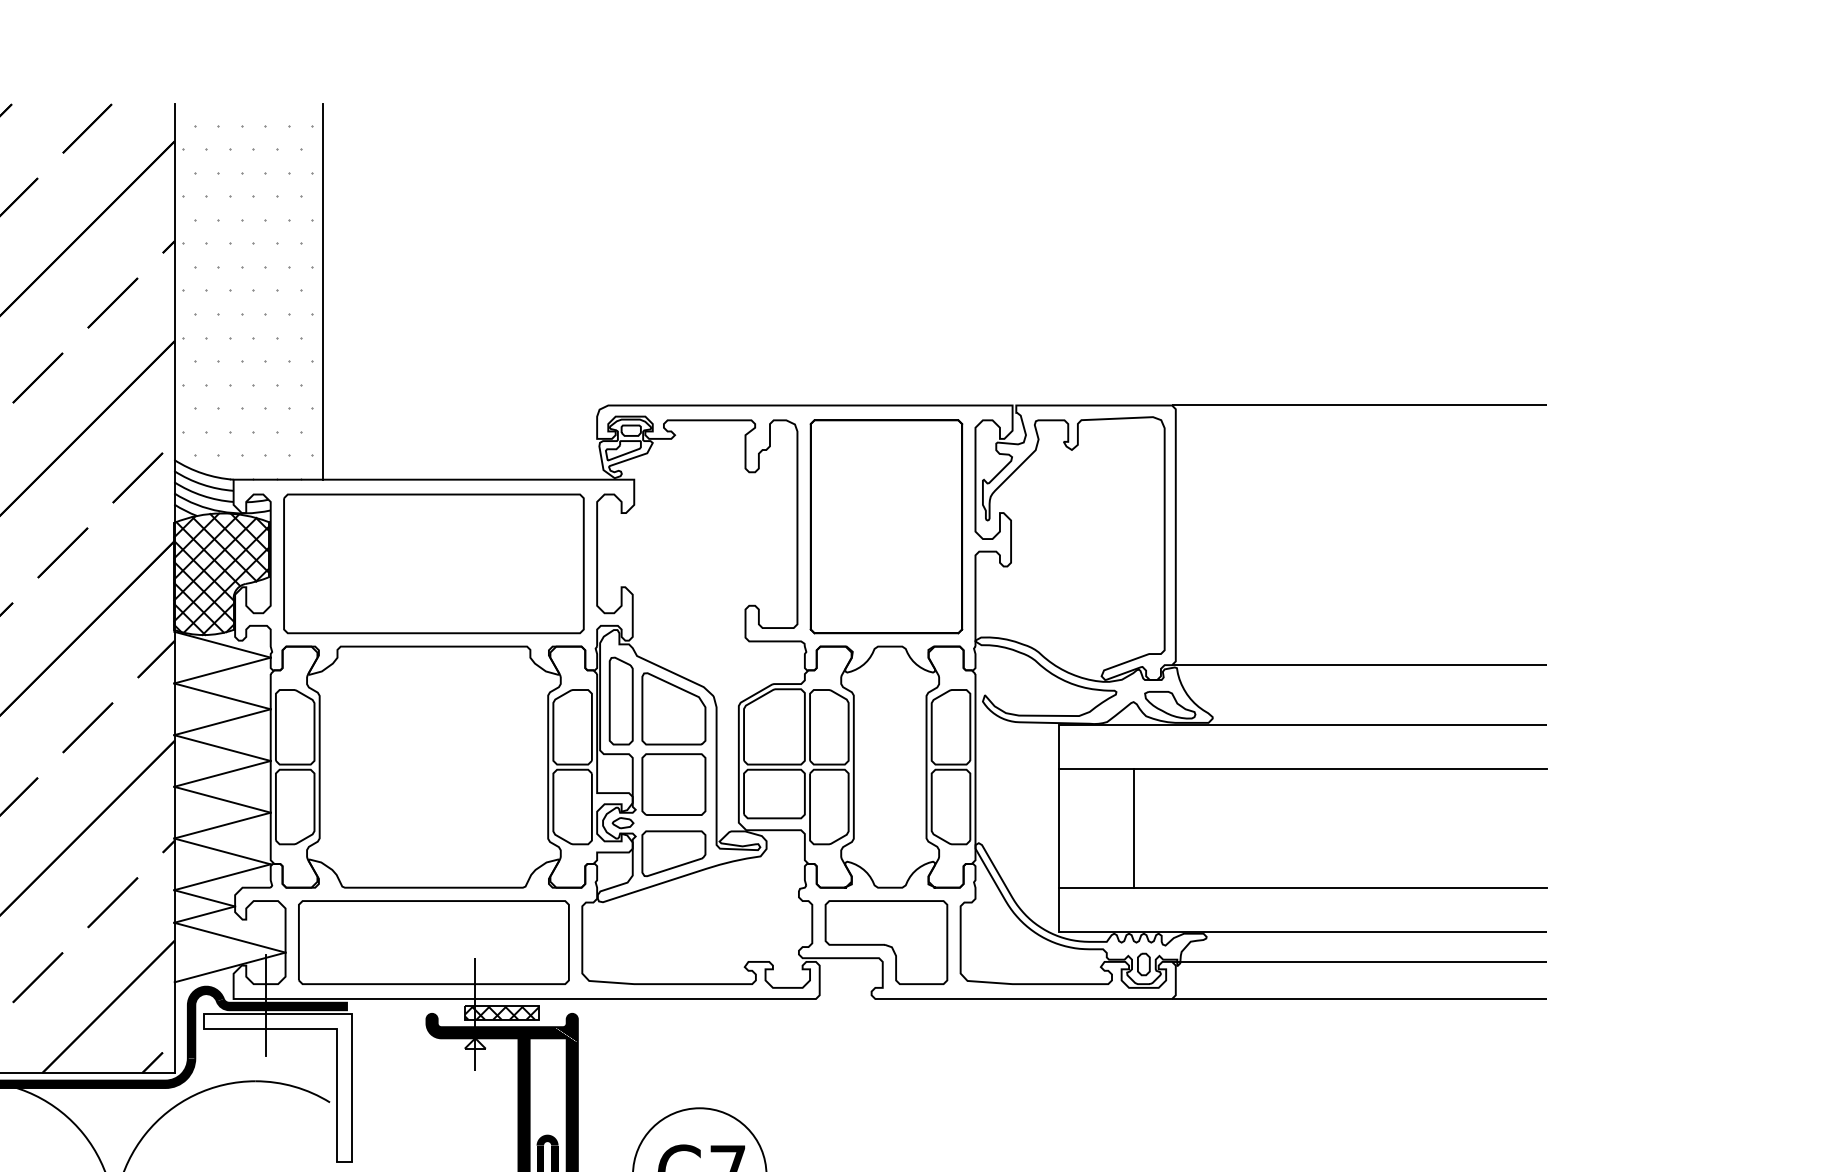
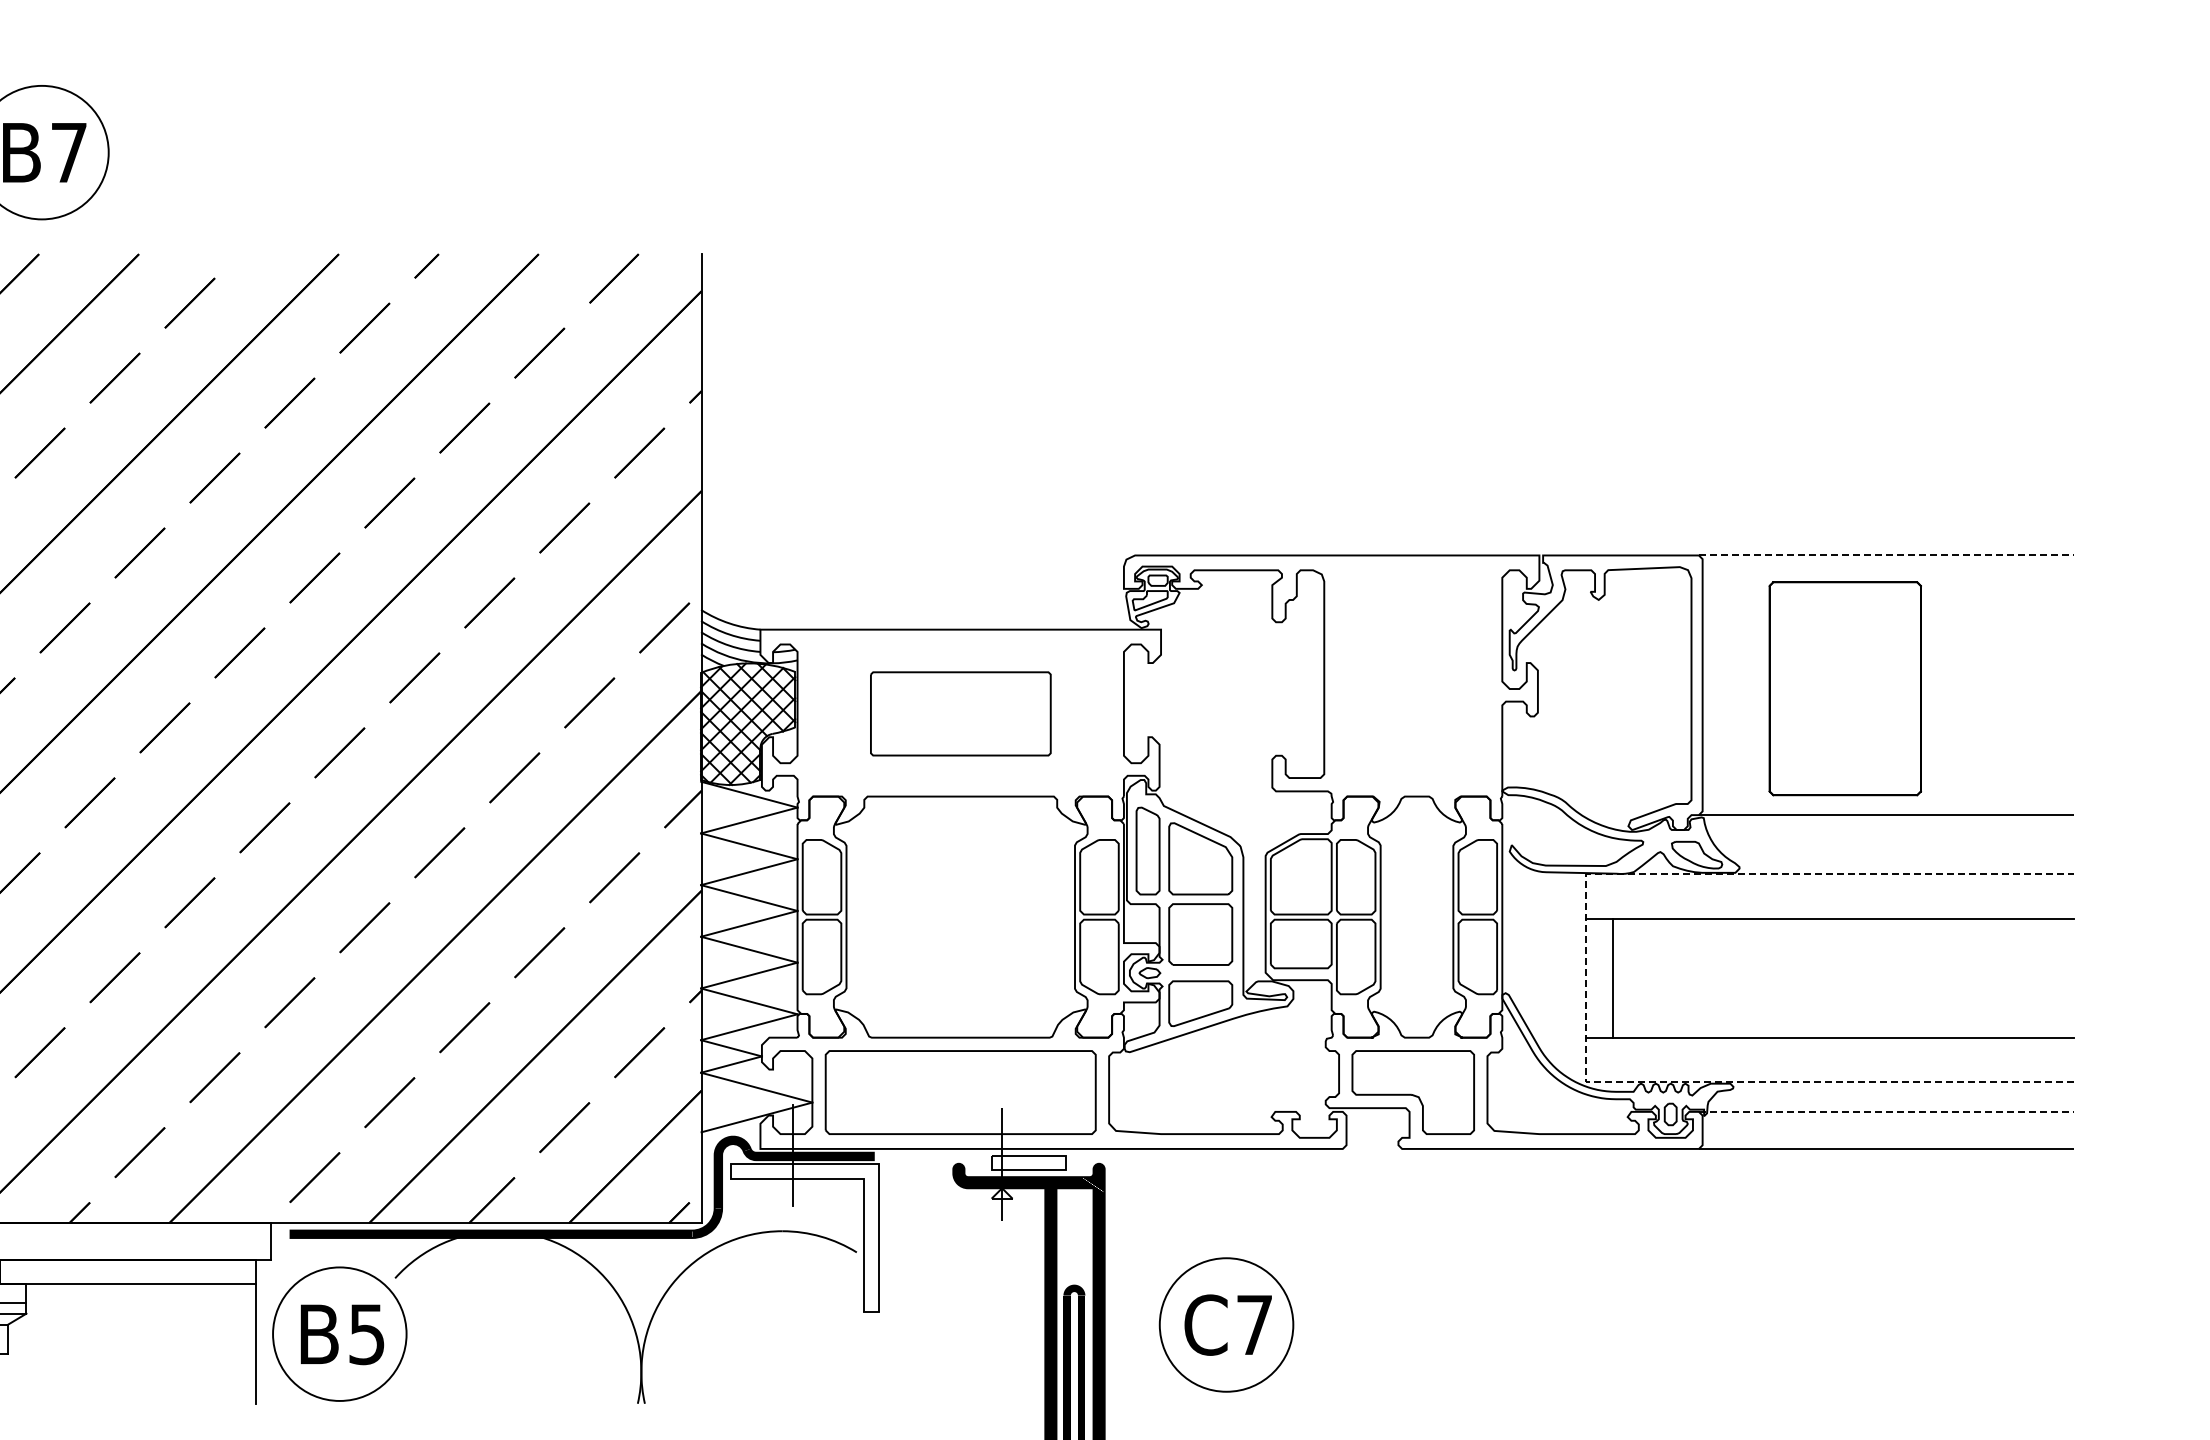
line: (322, 291) -> (849, 441), removed
hatch: (247, 301) -> (774, 451), removed
line: (1359, 405) -> (1886, 555), solid -> dashed
part: (885, 526) -> (1844, 688), moved
part: (433, 563) -> (960, 713), size x0.6
line: (1133, 827) -> (1613, 977), moved
line: (1059, 828) -> (1586, 978), solid -> dashed
line: (1359, 961) -> (1886, 1111), solid -> dashed
hatch: (501, 1012) -> (1028, 1162), removed

